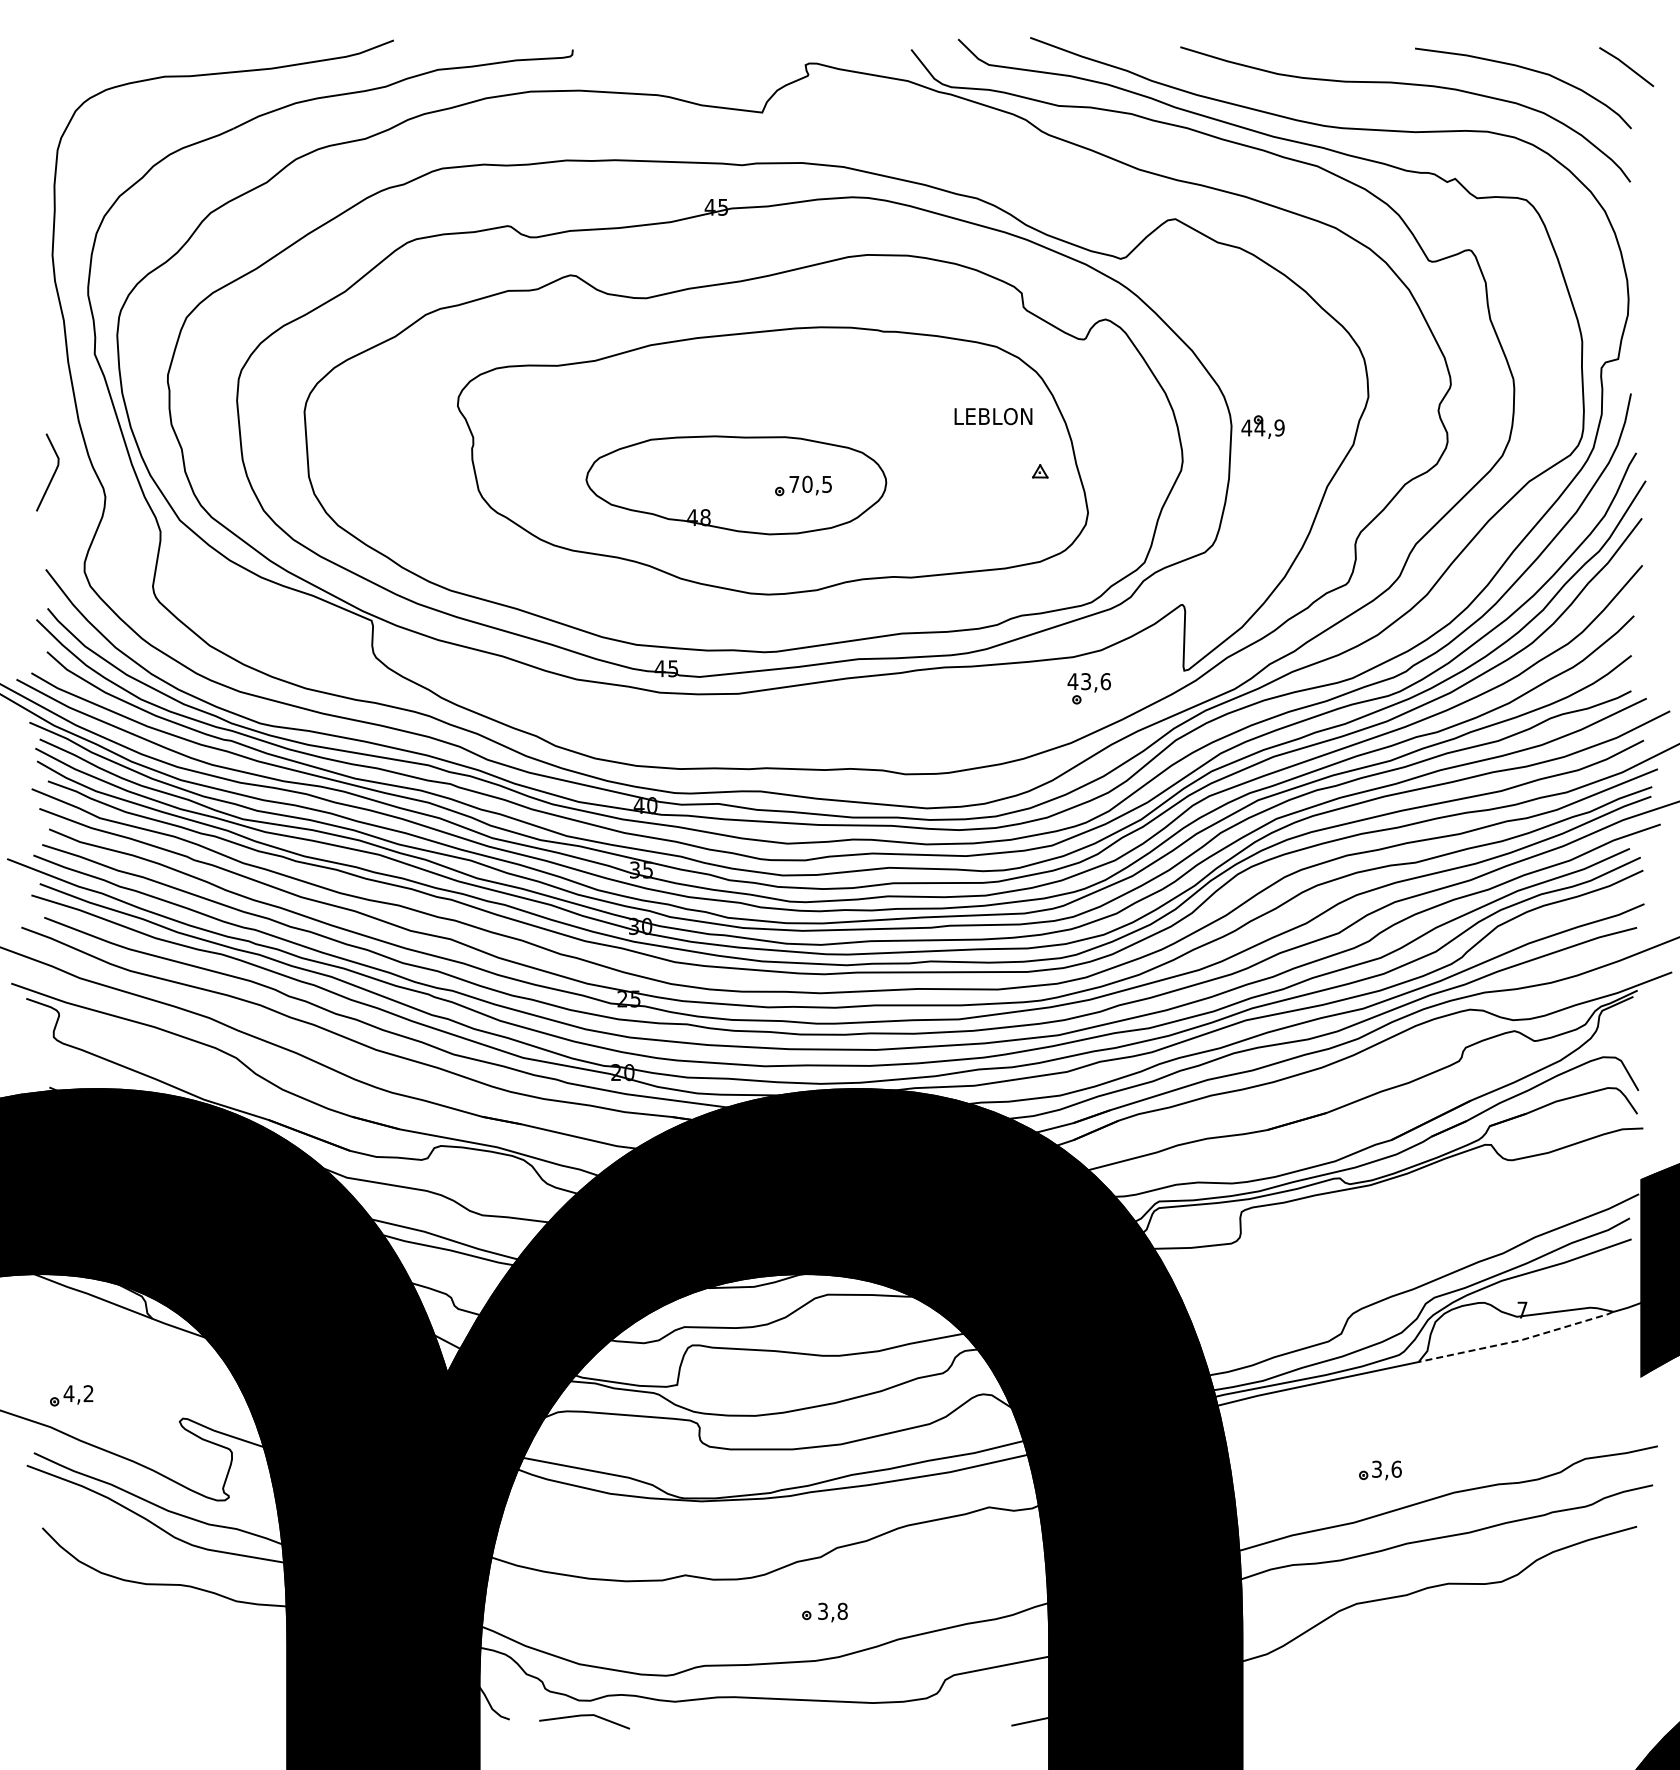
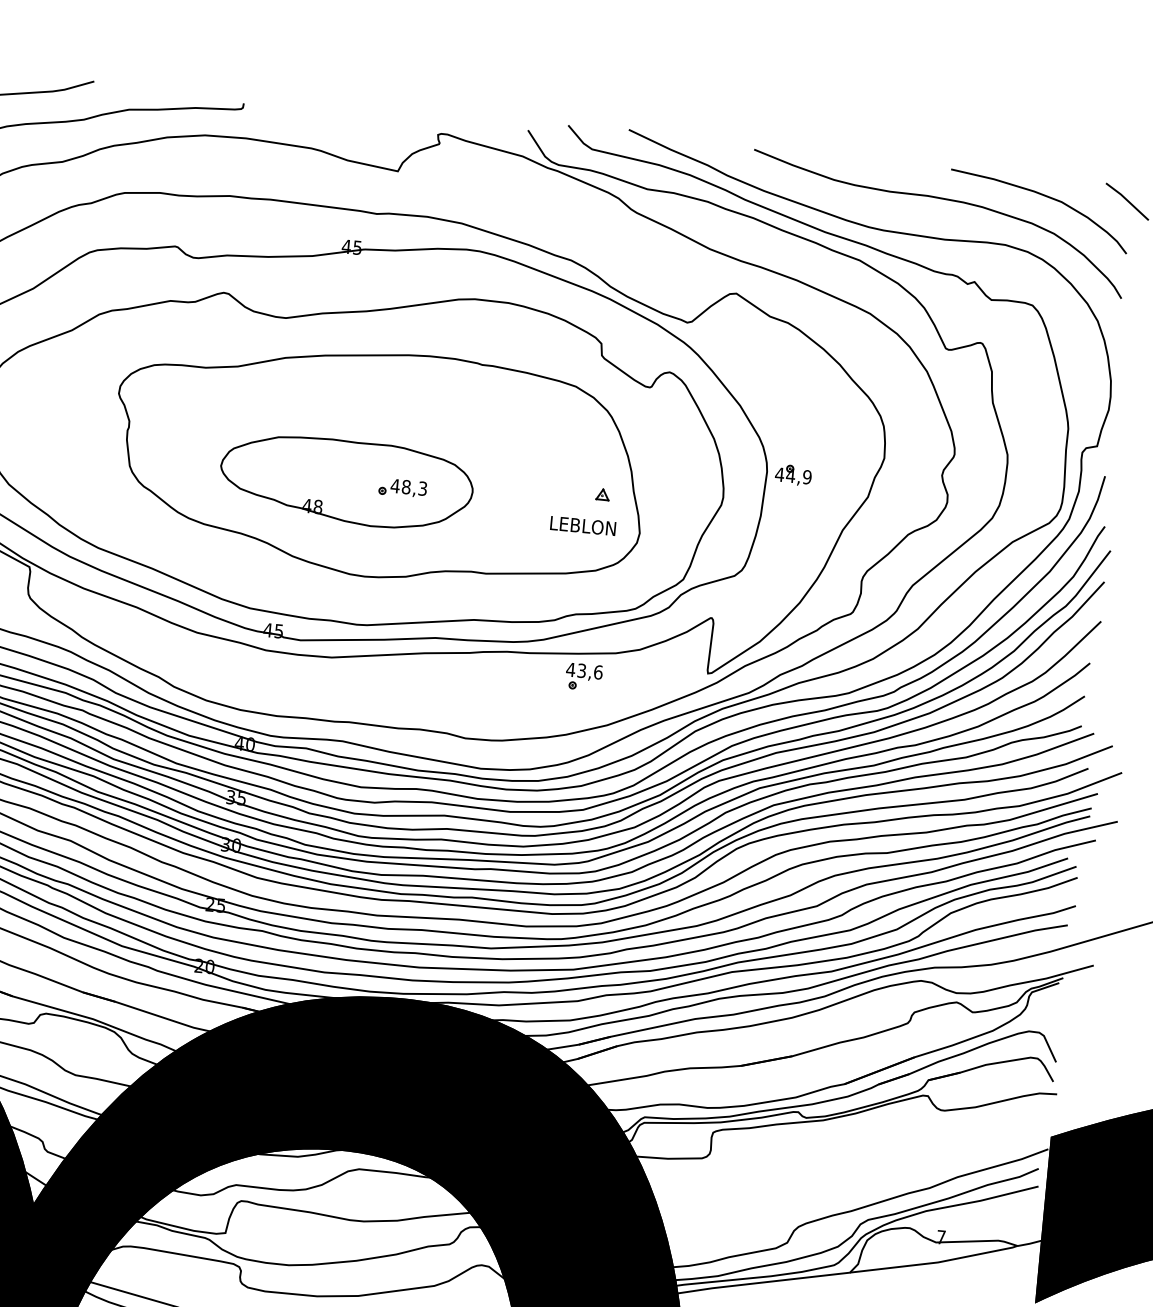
text: (993, 416) -> (583, 525), moved
text: (809, 483) -> (408, 486), 70,5 -> 48,3
part: (1088, 688) -> (583, 676), moved
line: (1517, 1340) -> (934, 1262), dashed -> solid

